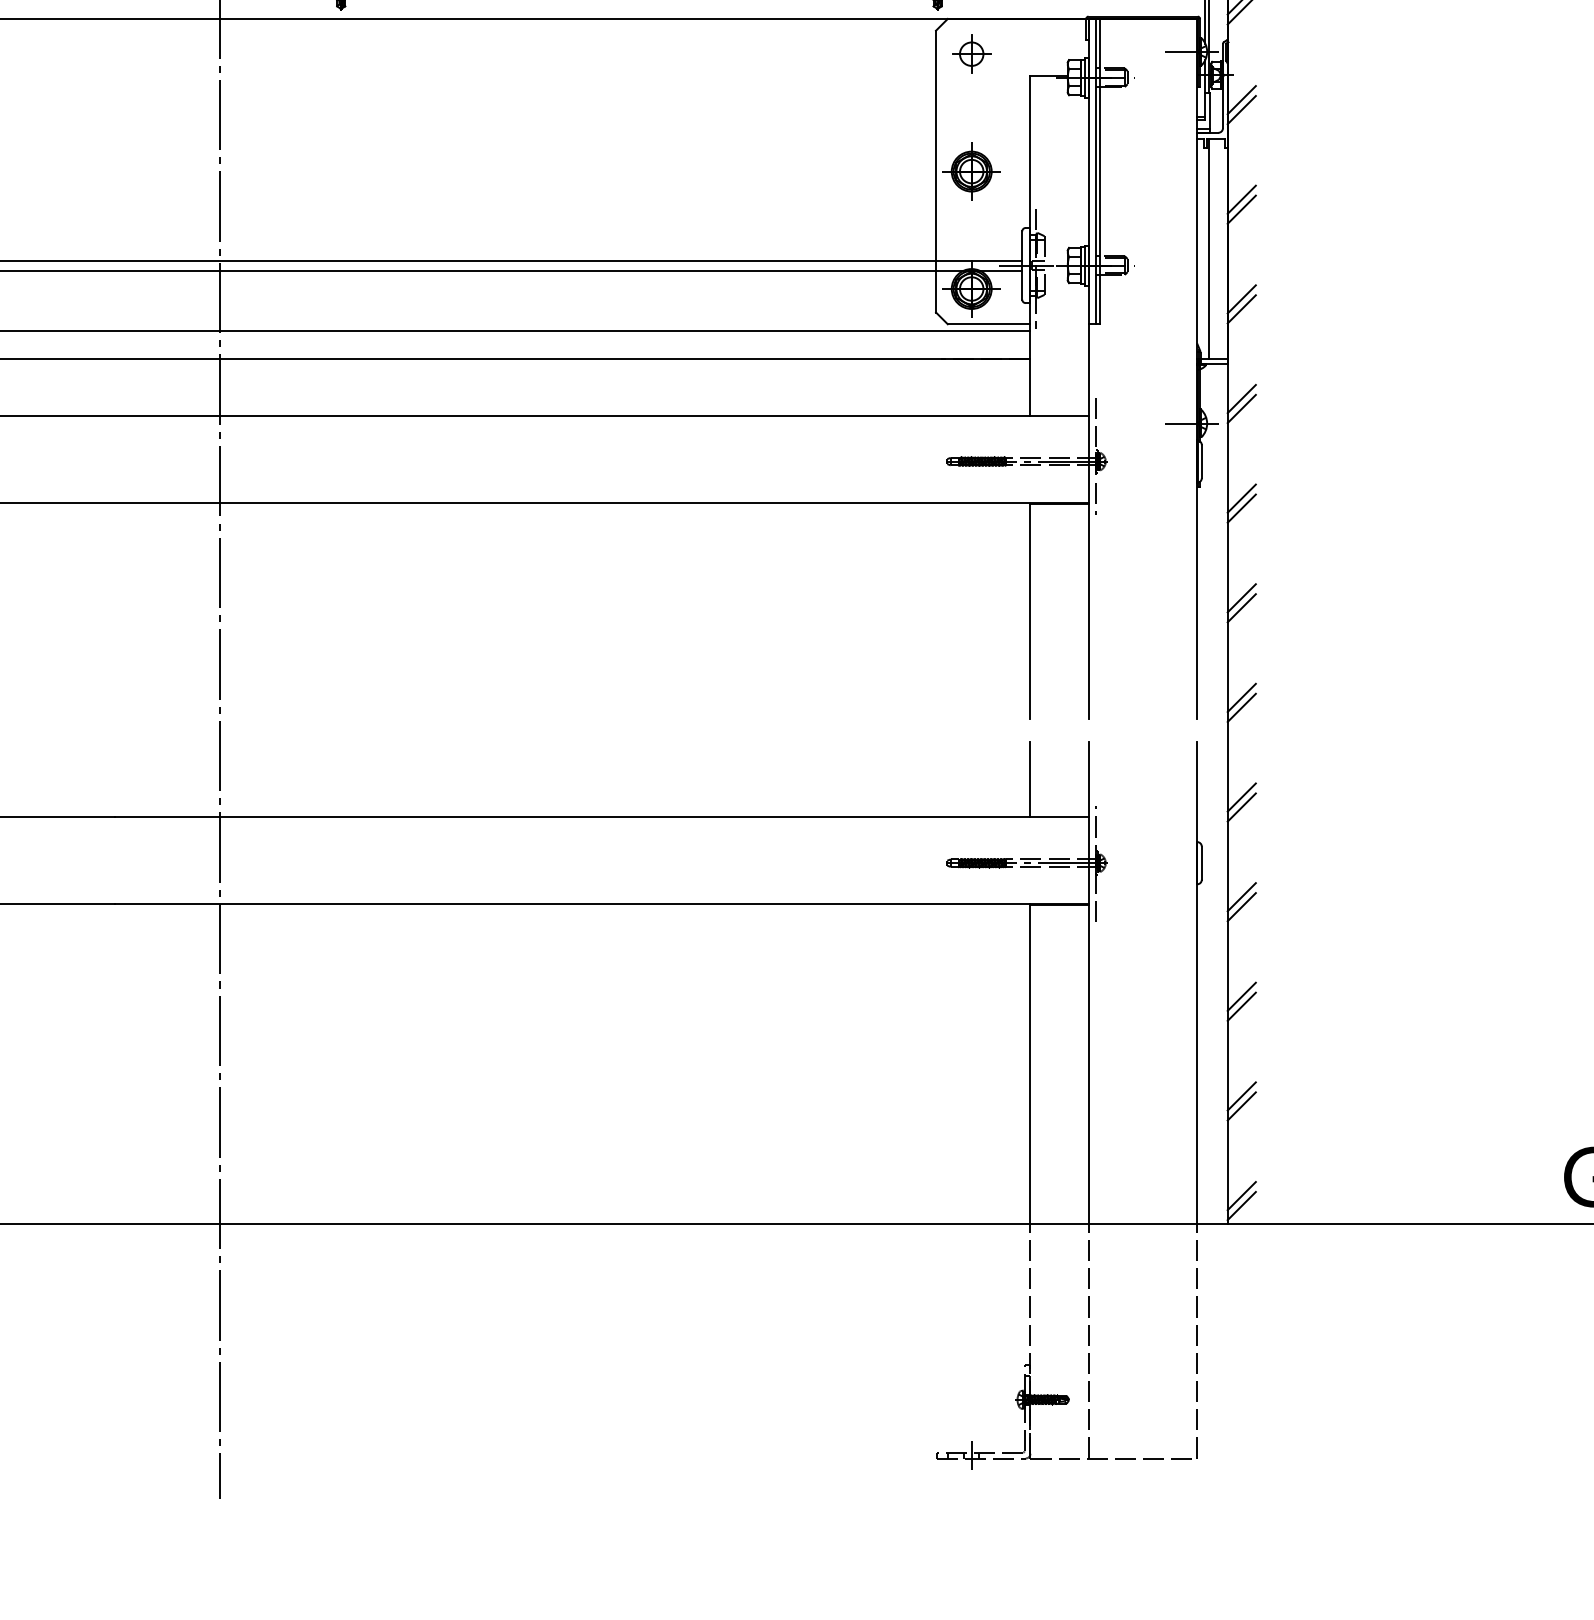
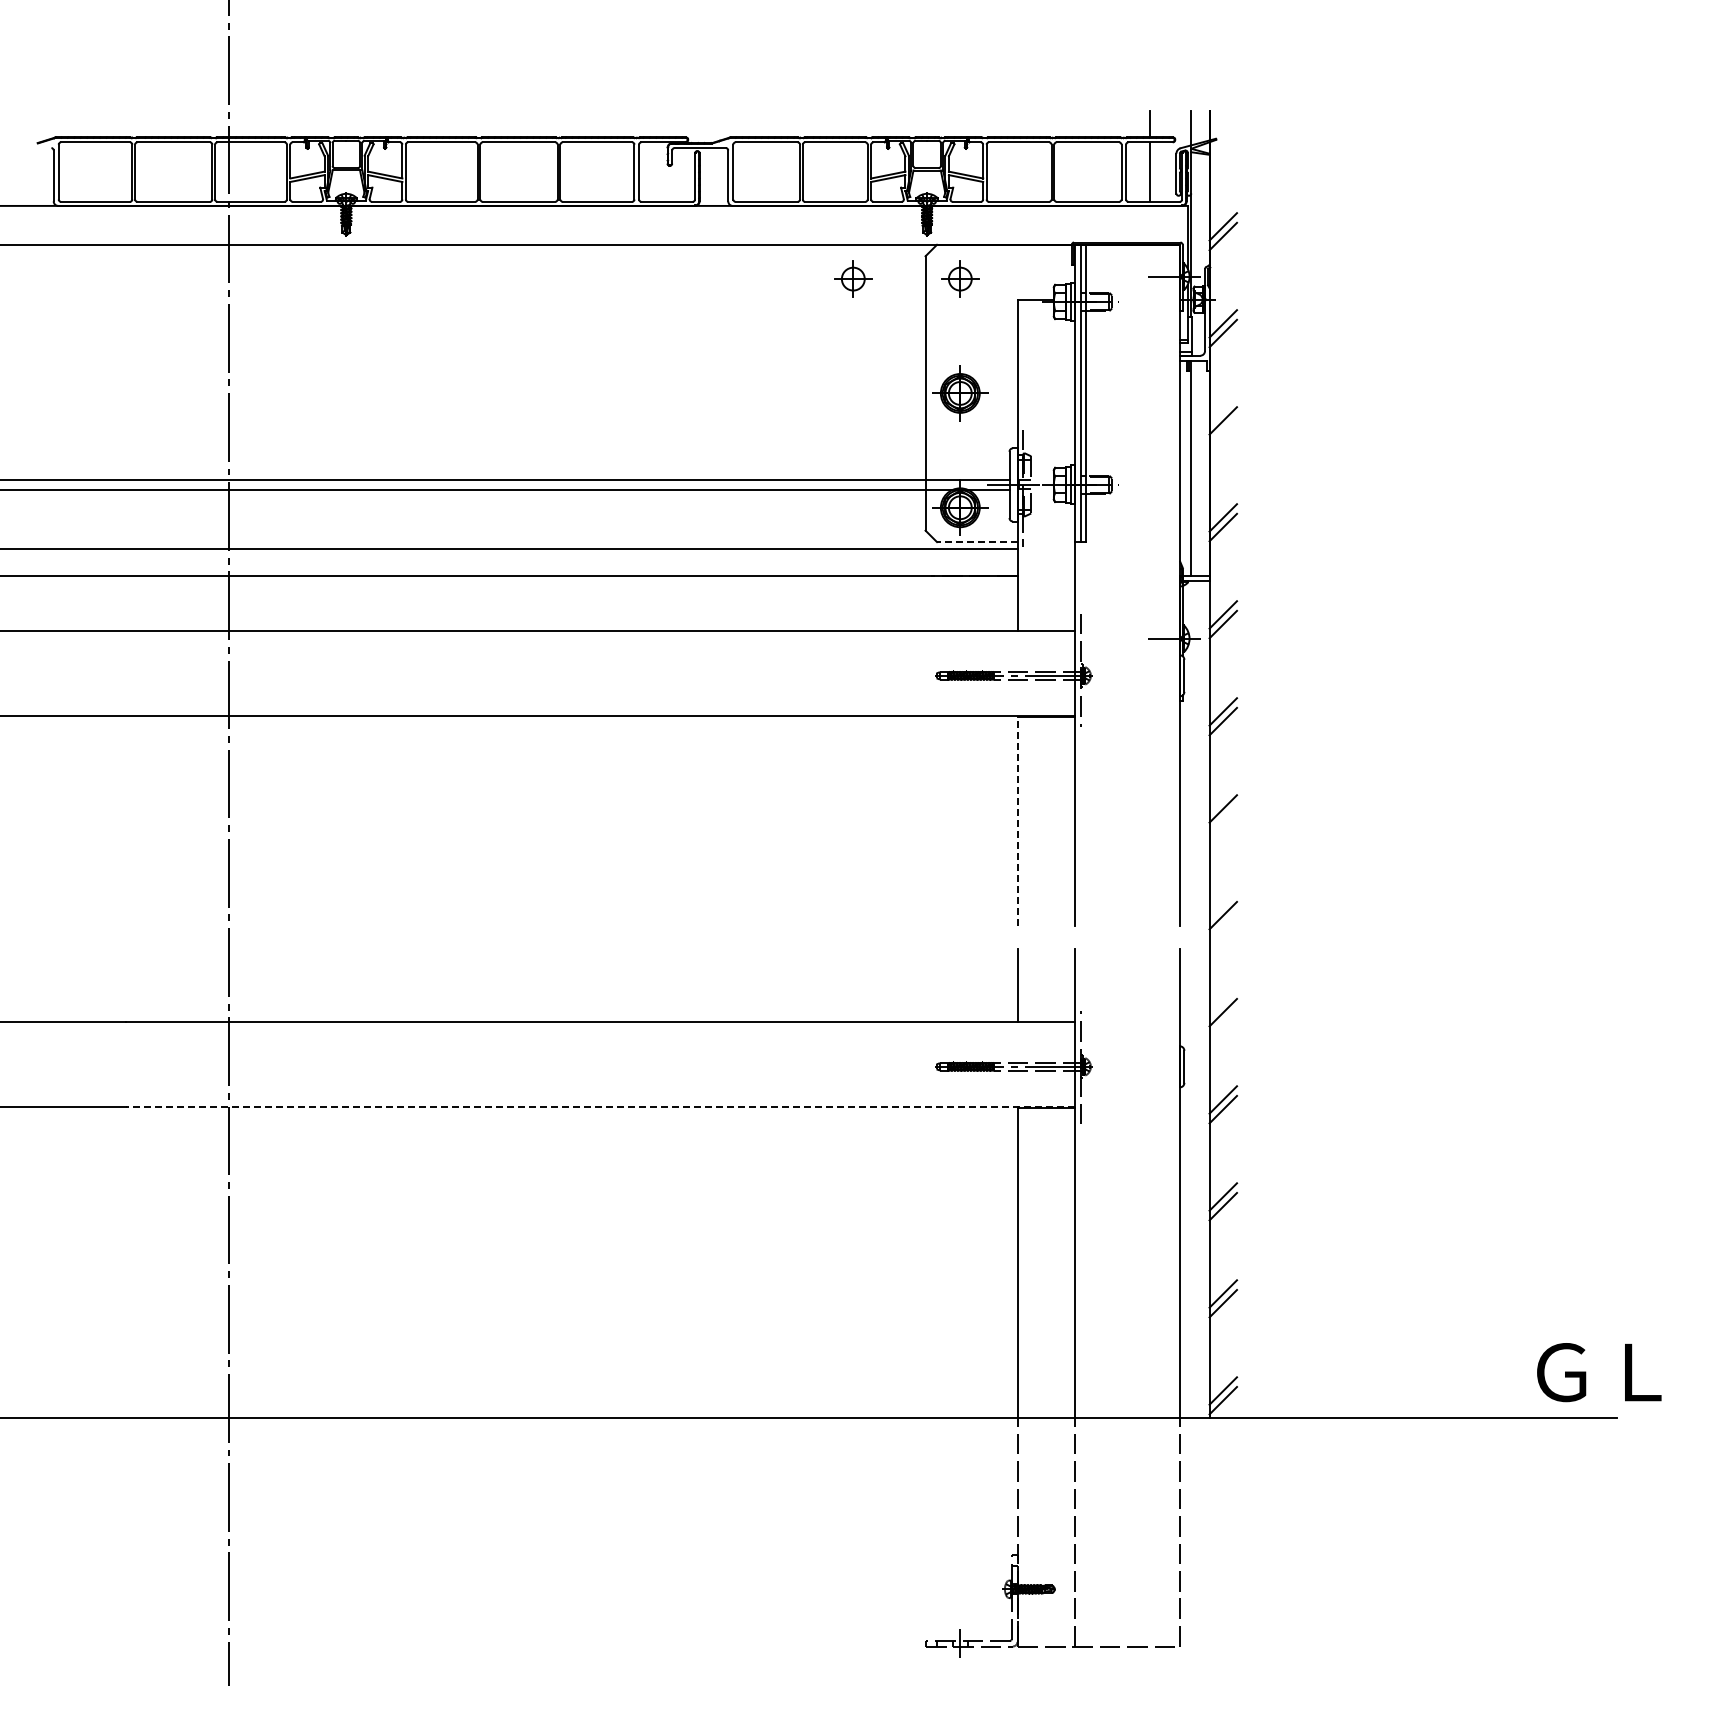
part: (862, 53) -> (853, 278), added
line: (1242, 209) -> (1223, 430), removed
line: (988, 324) -> (976, 542), solid -> dashed
line: (1242, 608) -> (1223, 818), removed
line: (1030, 611) -> (1017, 821), solid -> dashed
line: (1242, 697) -> (1223, 905), removed
line: (1242, 797) -> (1223, 1002), removed
line: (601, 903) -> (599, 1106), solid -> dashed

